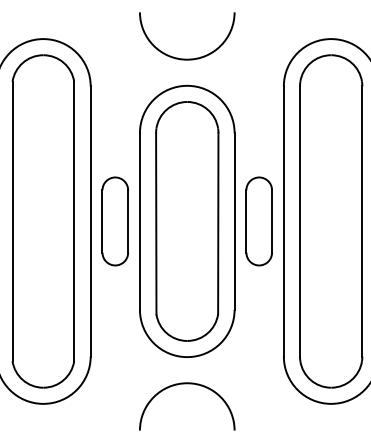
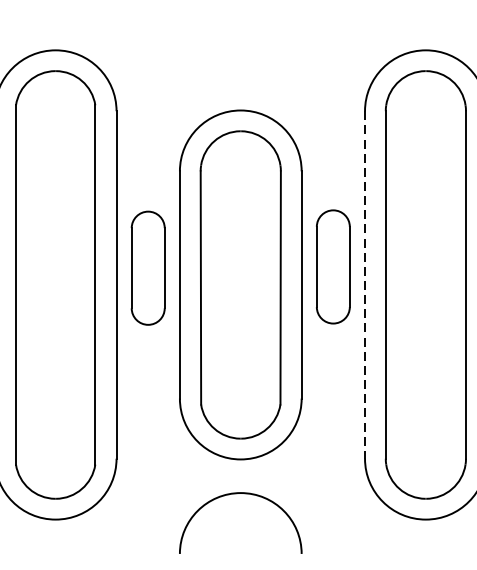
arc: (187, 58) -> (241, 75), removed
part: (114, 221) -> (147, 268), moved
part: (258, 221) -> (332, 266), moved
line: (283, 221) -> (364, 285), solid -> dashed

